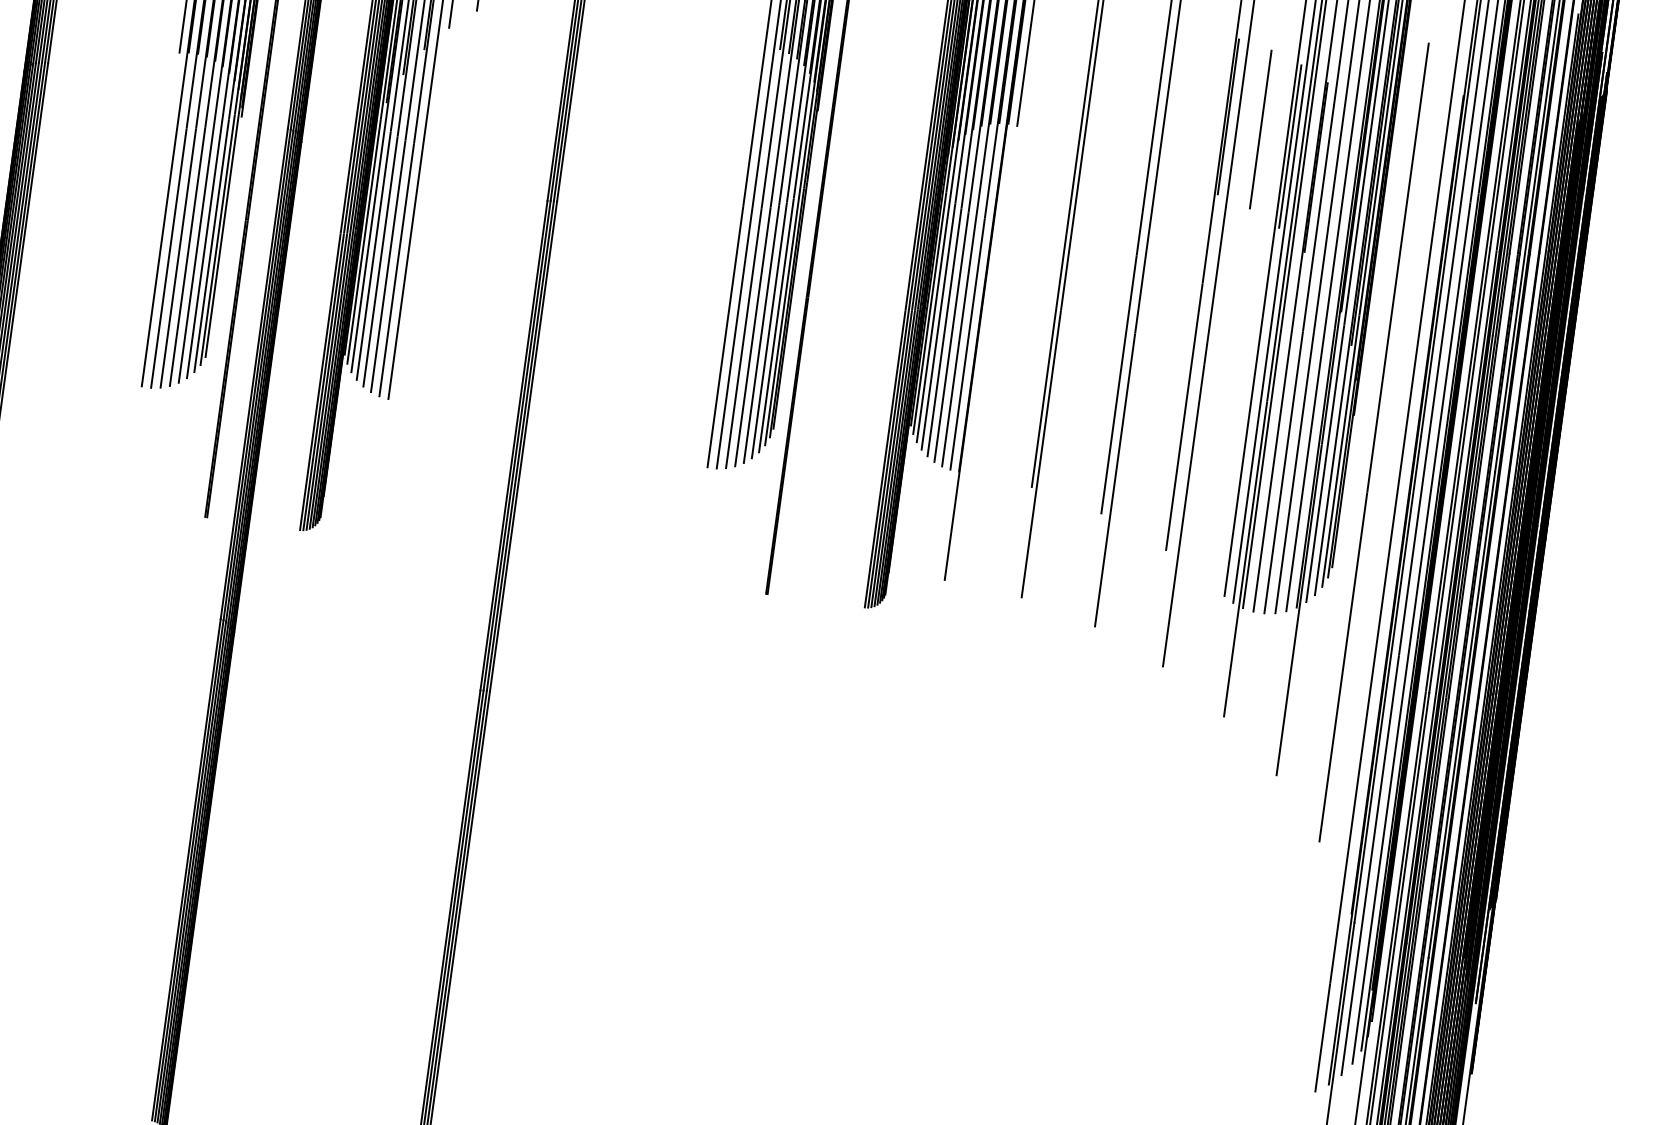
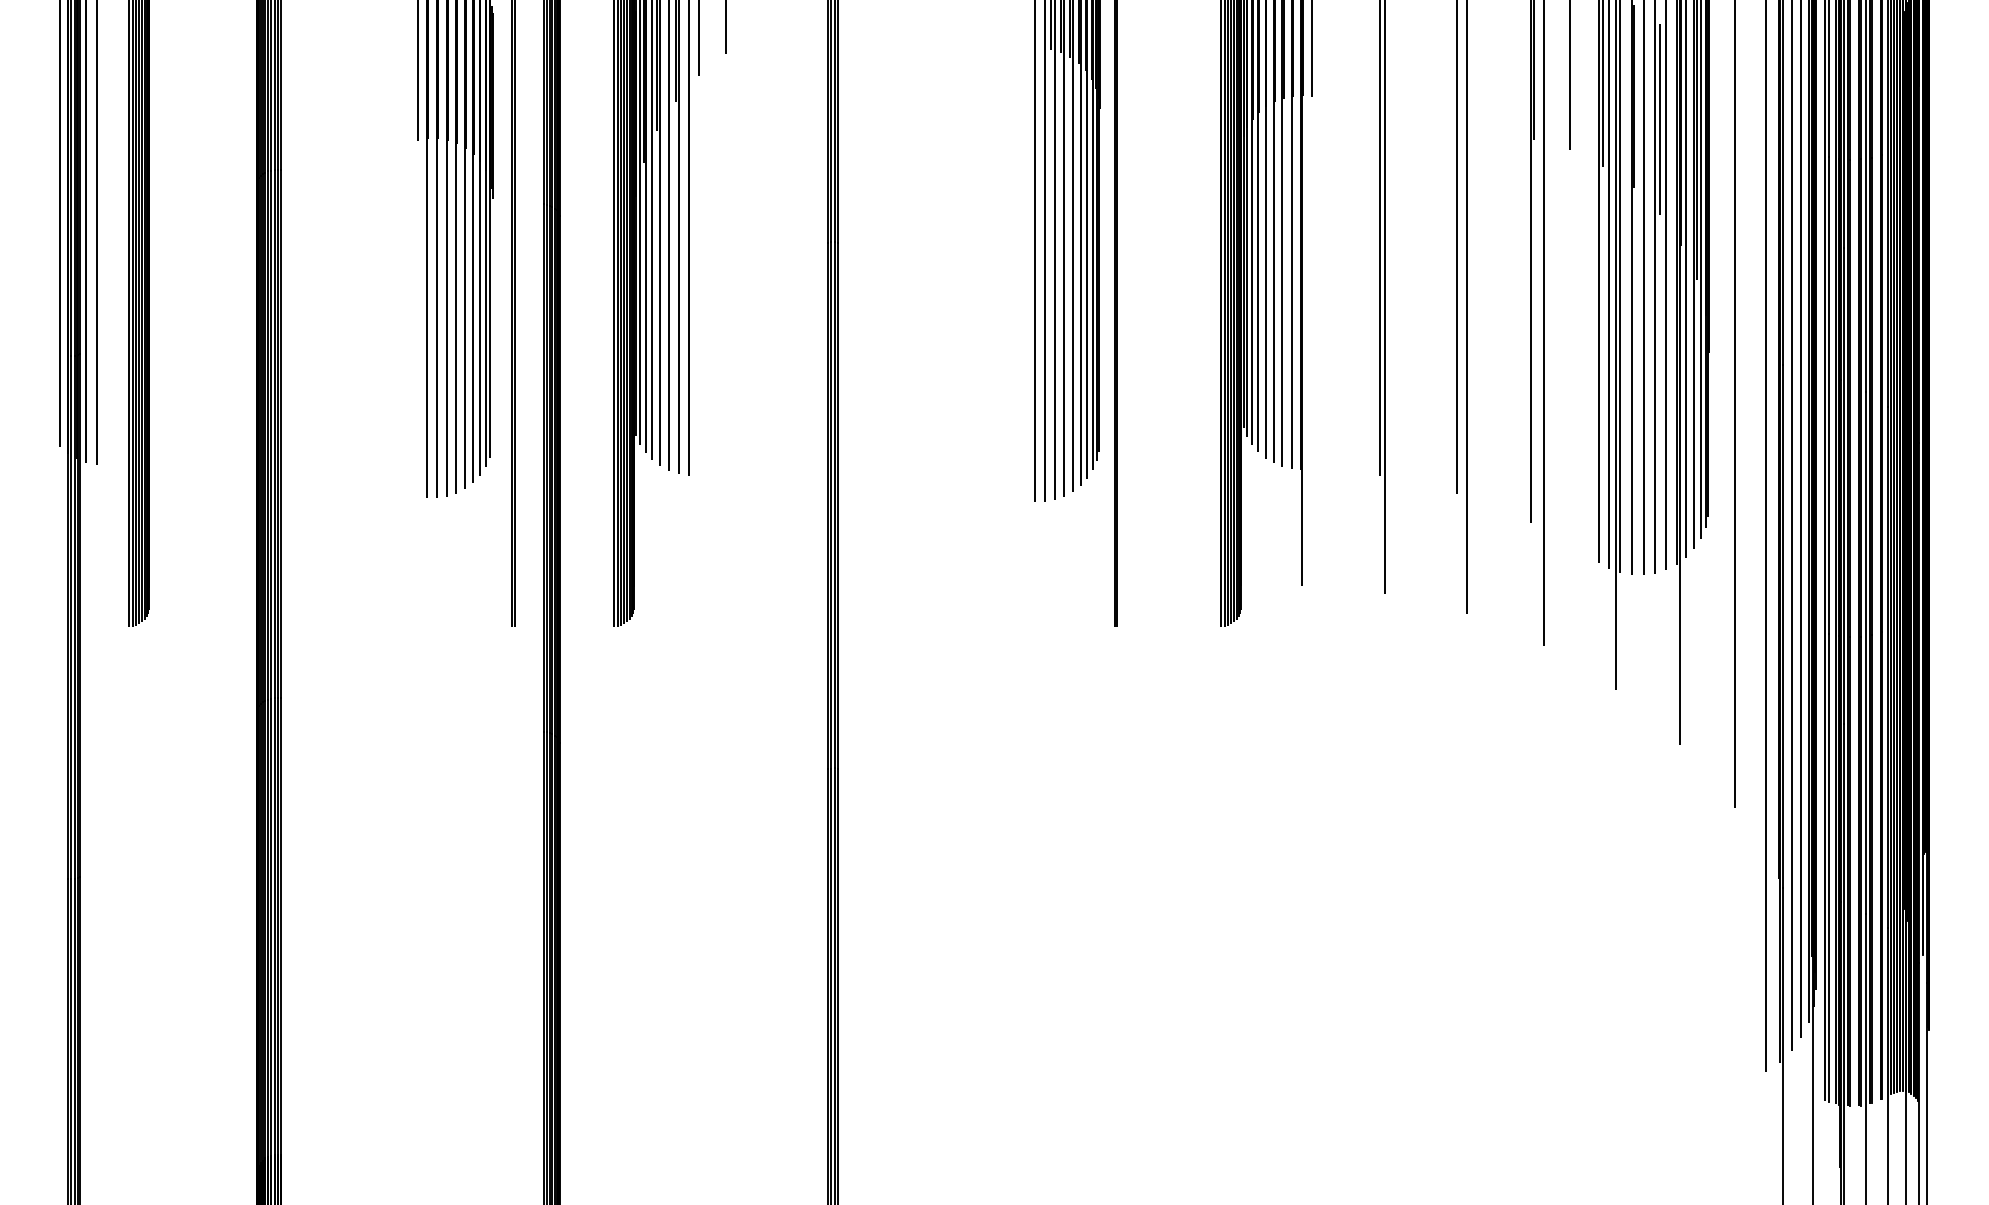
line: (1337, 191) -> (1659, 119), added

